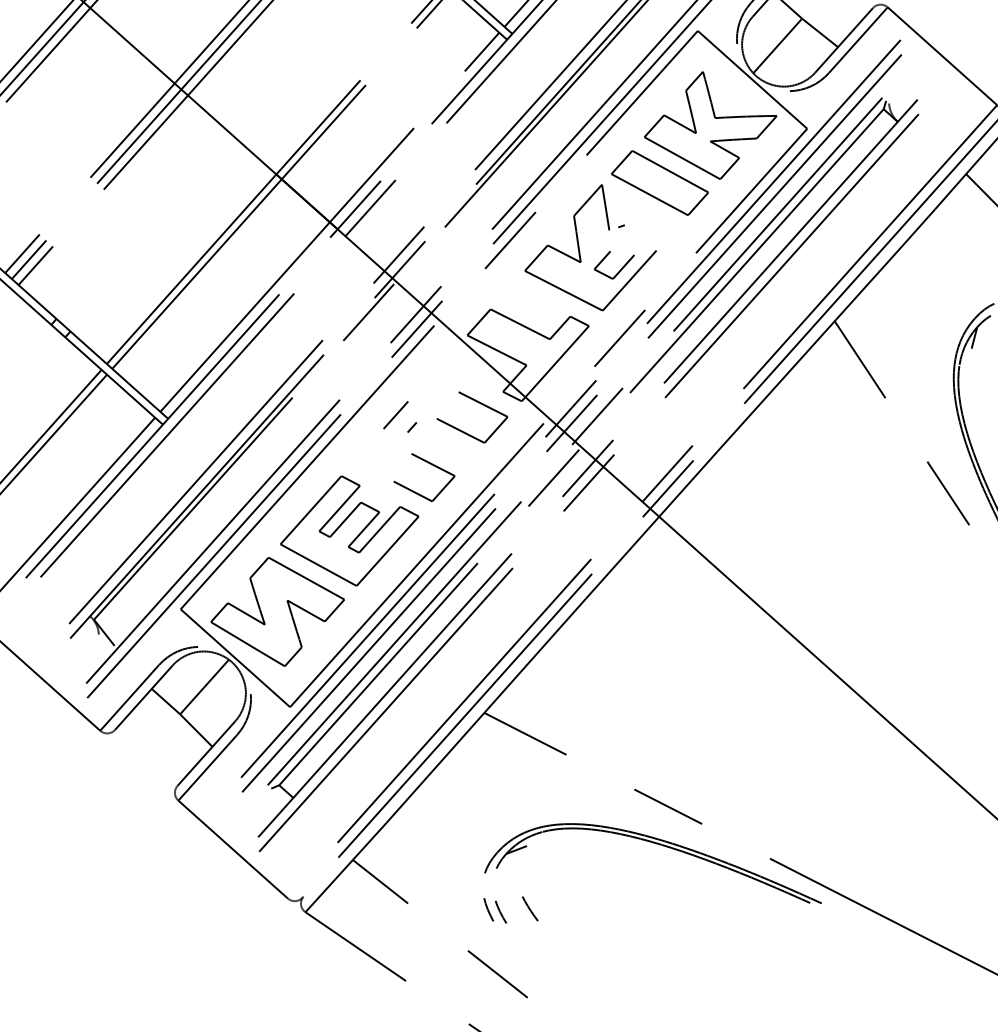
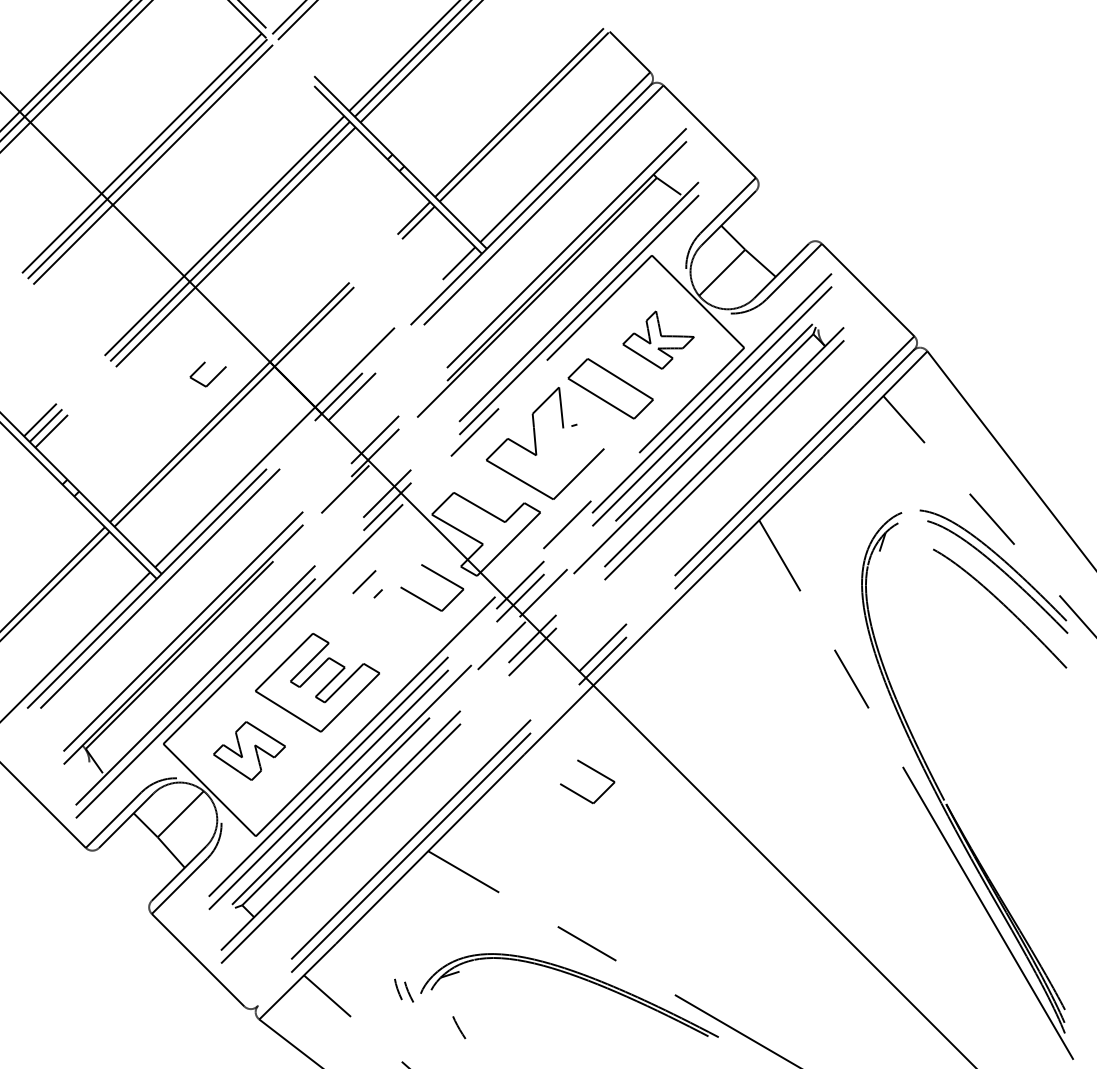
part: (710, 124) -> (658, 339), size x0.6
part: (619, 270) -> (212, 379), moved
part: (429, 464) -> (592, 770), moved
part: (277, 611) -> (249, 750), size x0.6
part: (494, 910) -> (403, 990), moved

